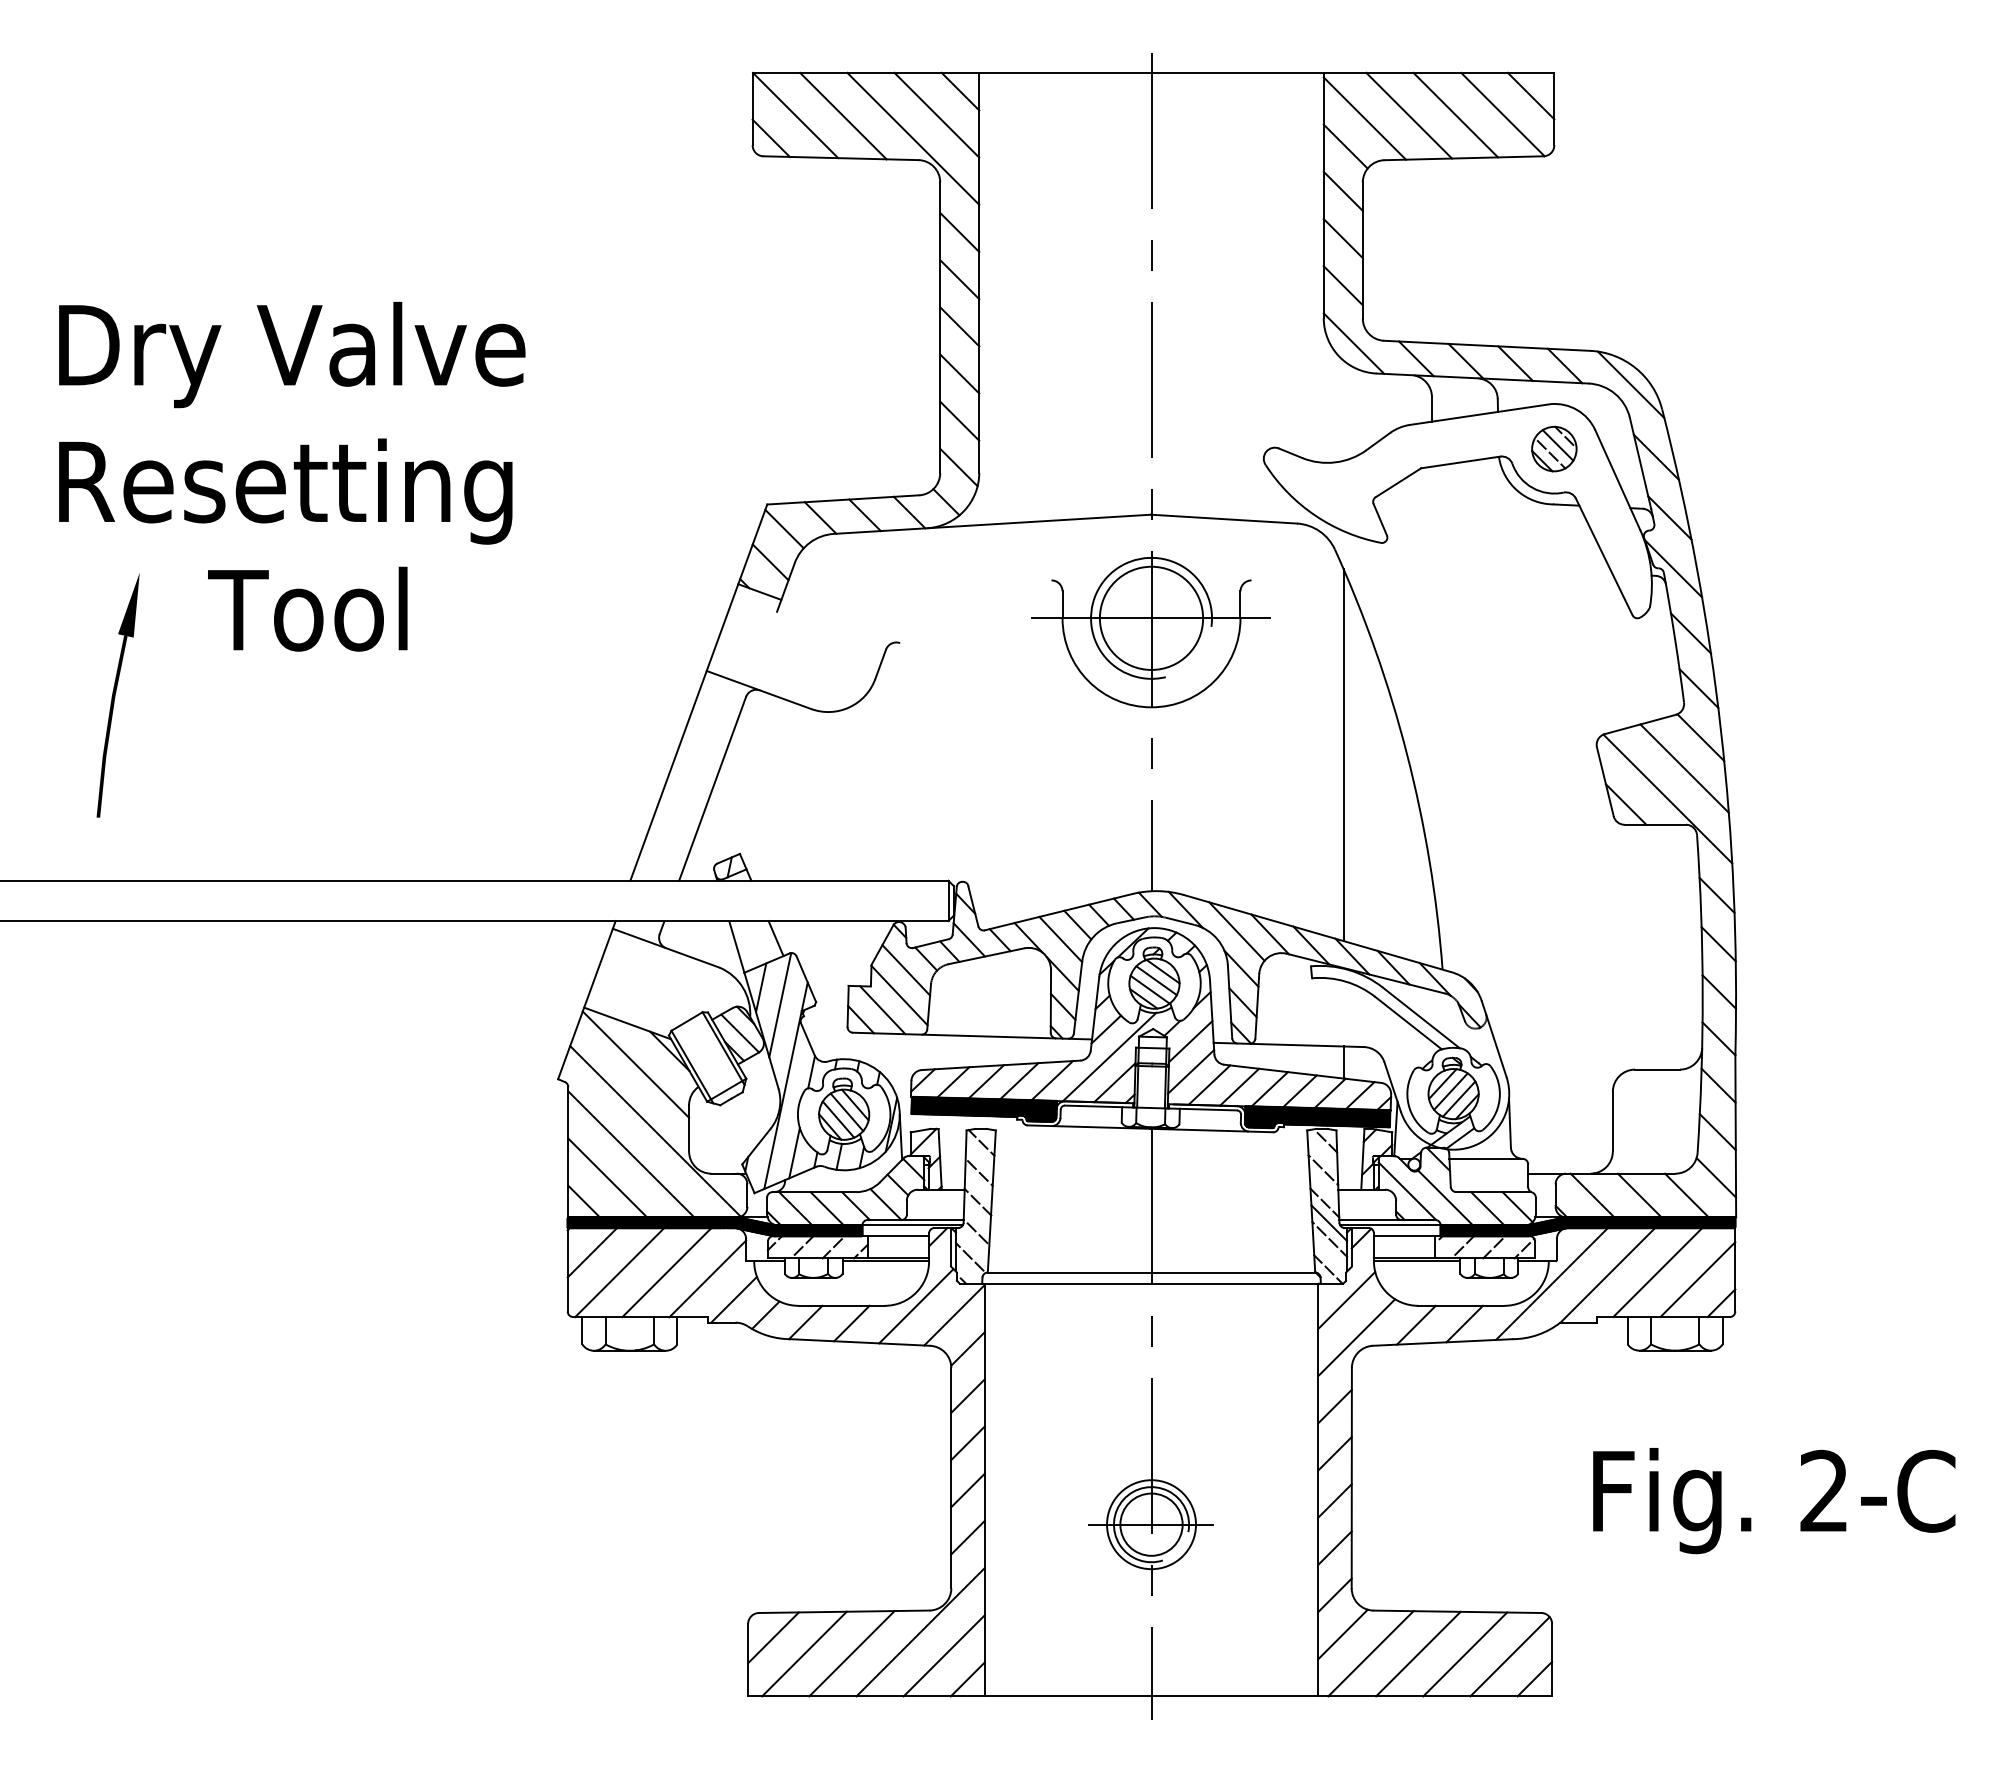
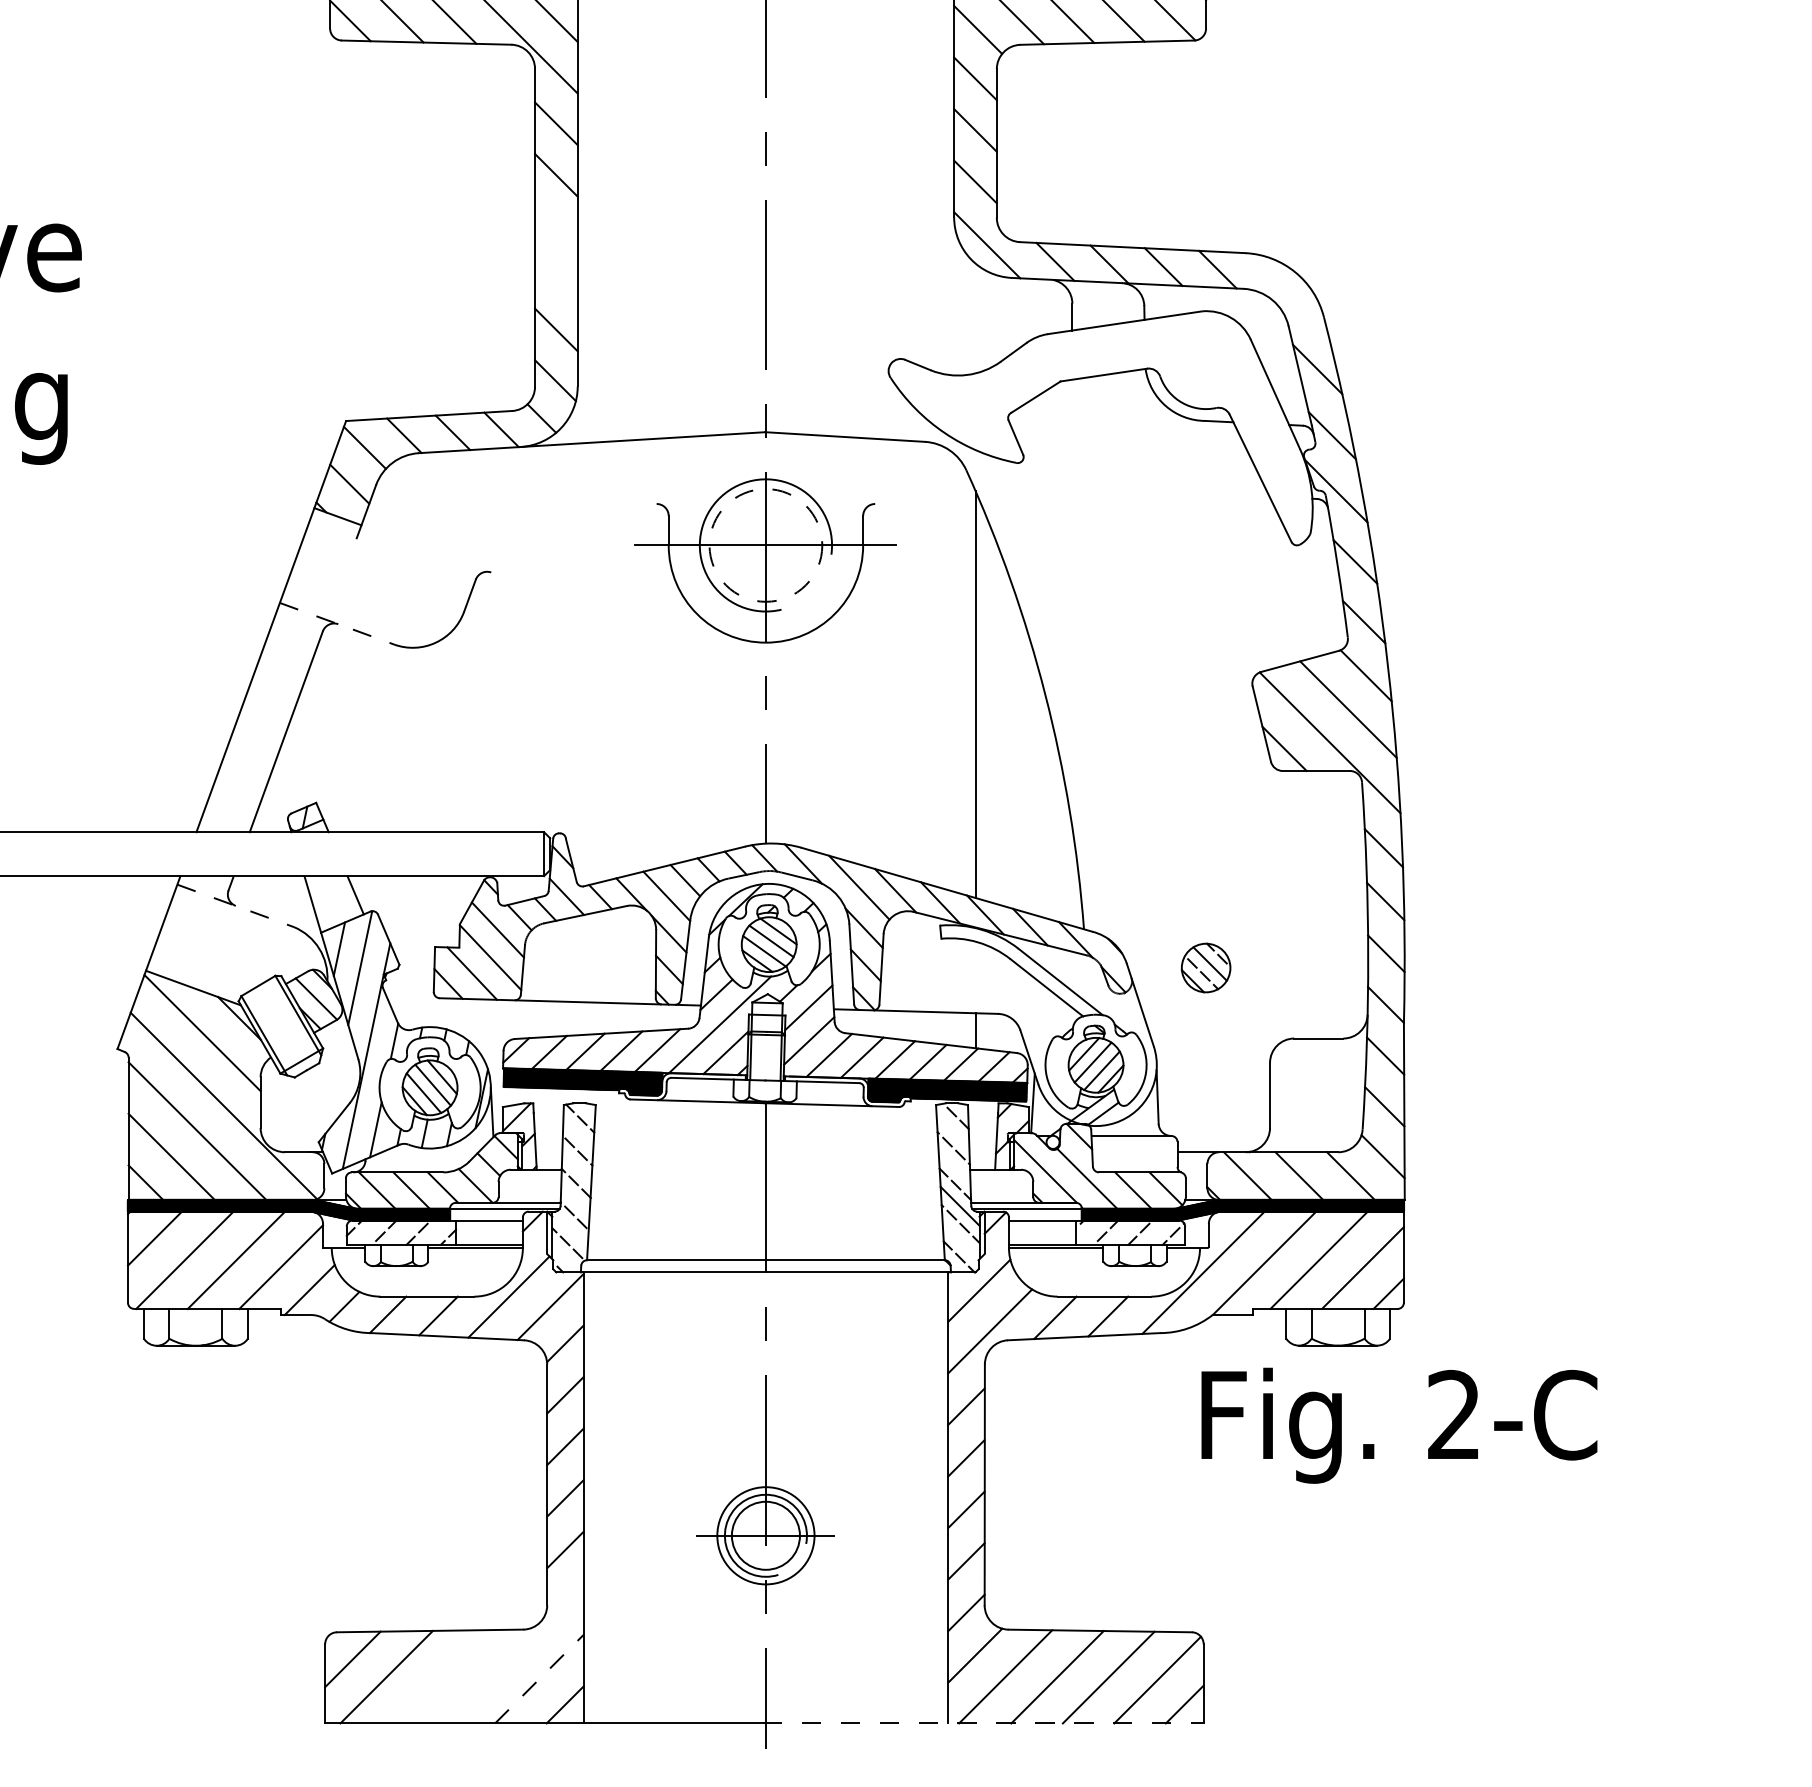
line: (959, 326) -> (556, 226), removed
line: (959, 373) -> (556, 277), removed
line: (1630, 384) -> (1289, 289), removed
part: (1554, 448) -> (1206, 967), moved
circle: (1151, 617) -> (765, 544), solid -> dashed
line: (758, 690) -> (336, 624), solid -> dashed
line: (666, 948) -> (235, 906), solid -> dashed
text: (1774, 1501) -> (1399, 1426), moved
line: (920, 1632) -> (513, 1653), removed
line: (851, 1653) -> (438, 1676), removed
line: (944, 1655) -> (539, 1678), solid -> dashed
line: (1350, 1696) -> (983, 1723), solid -> dashed

